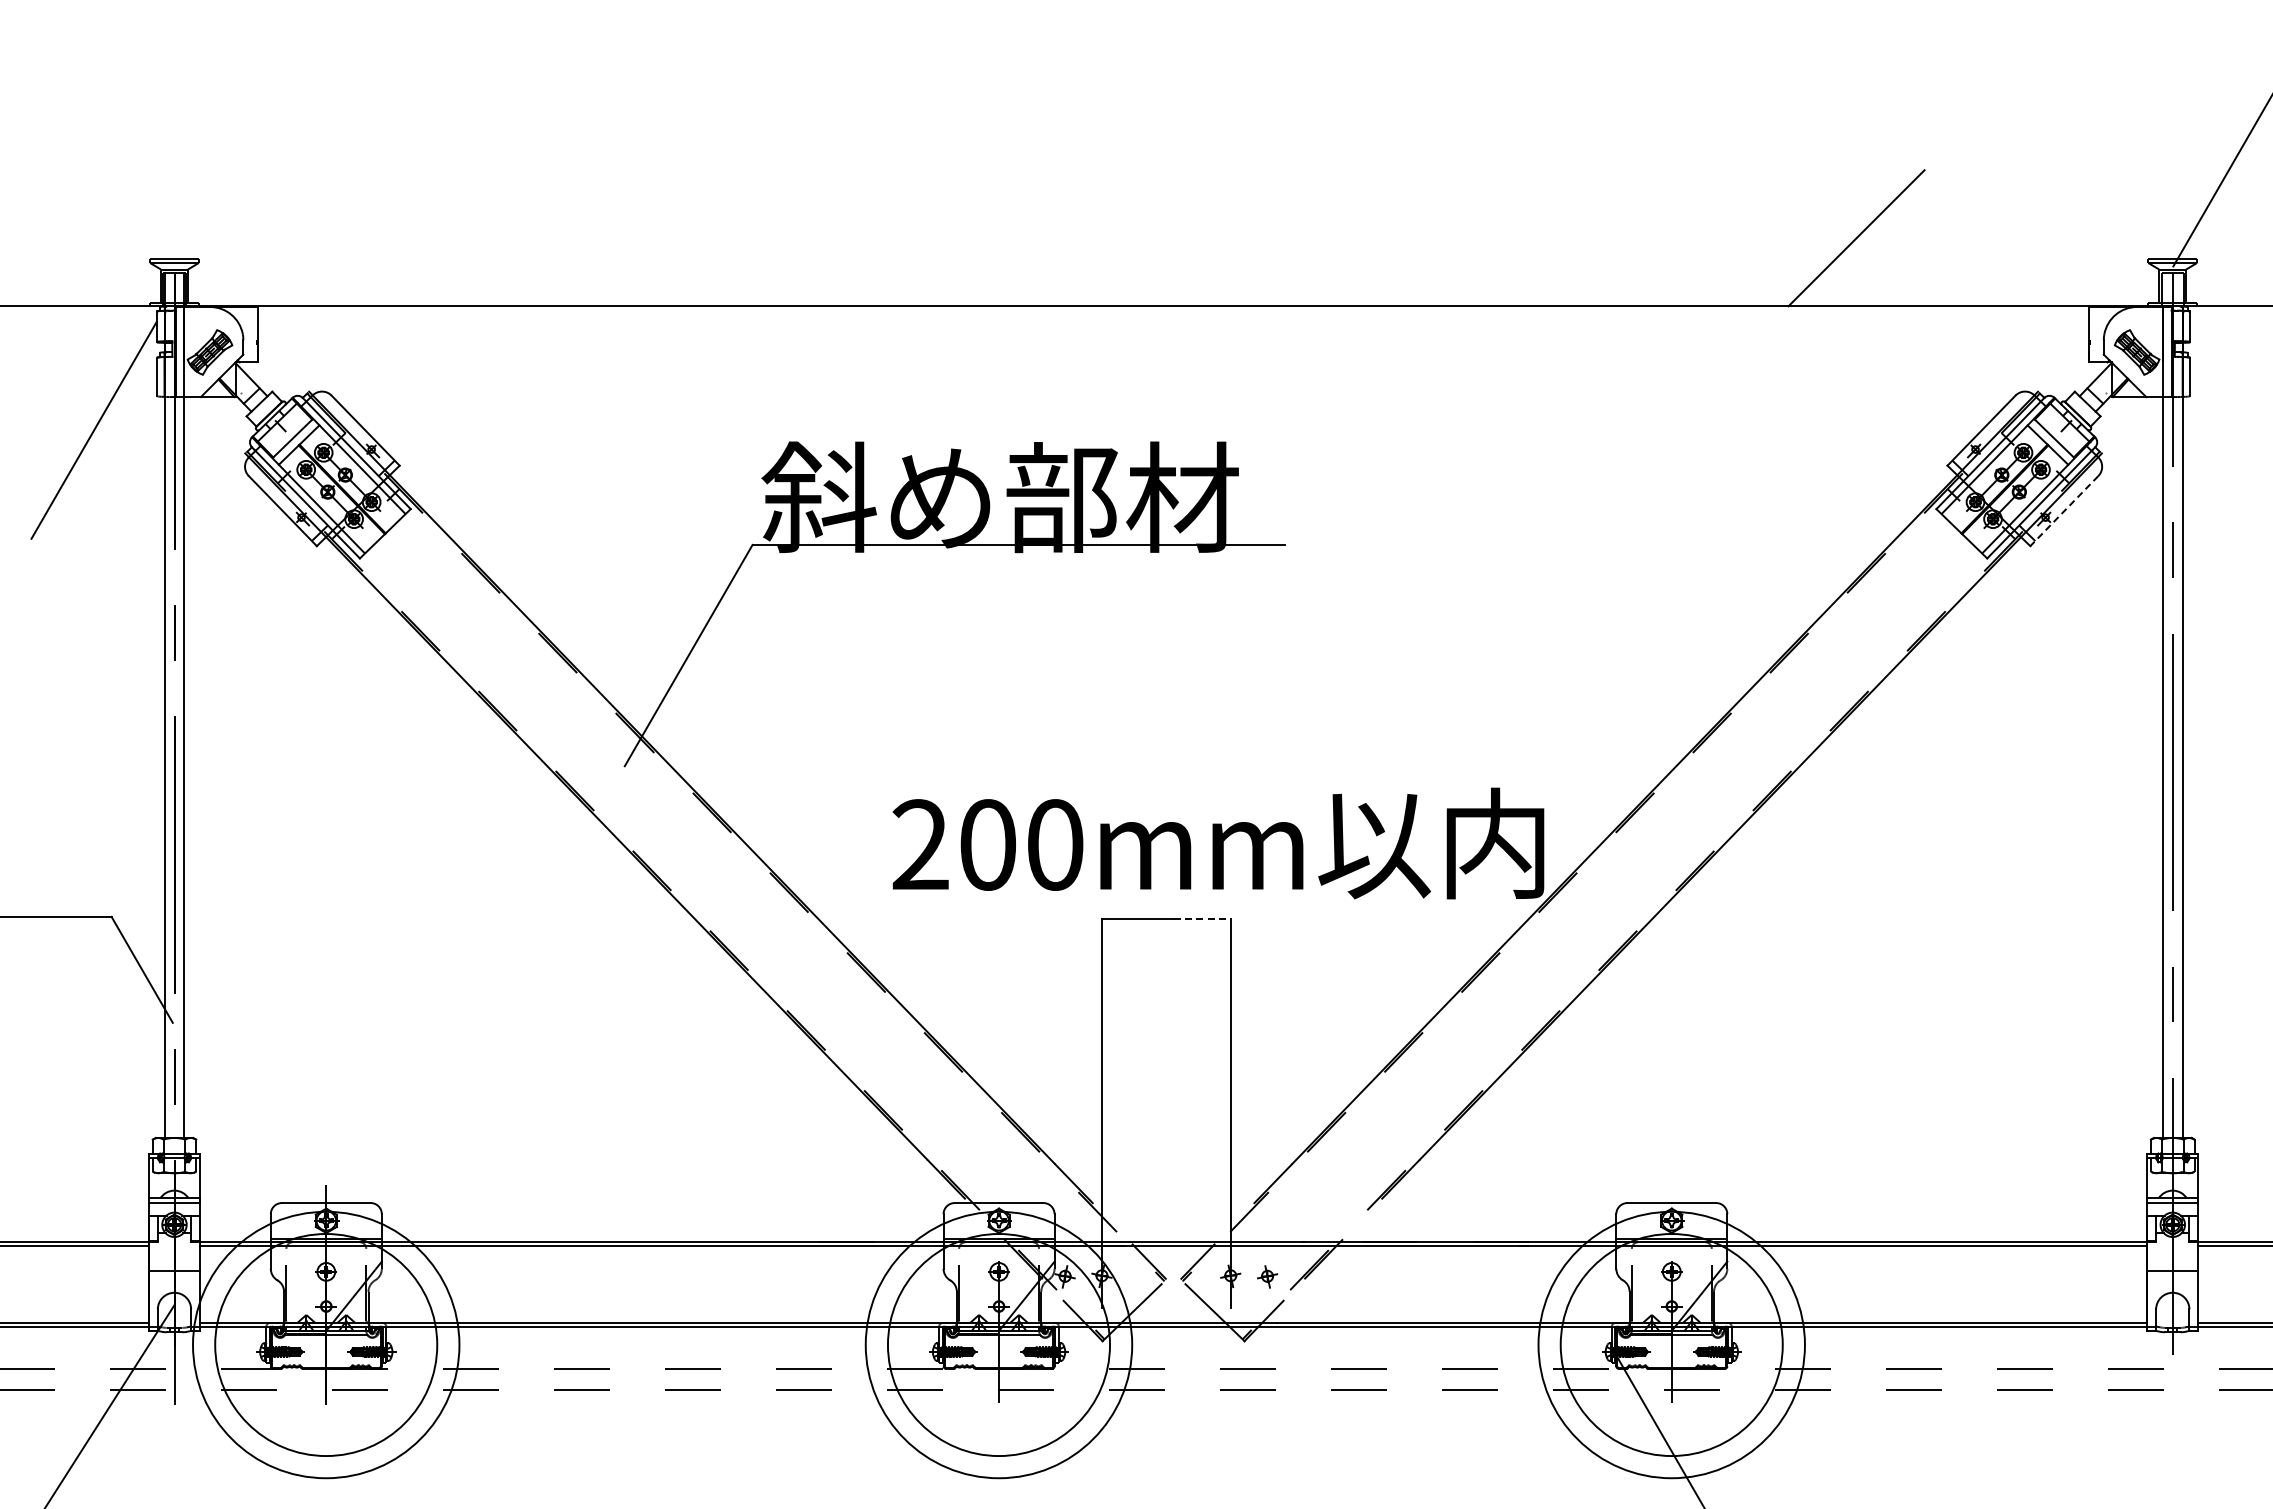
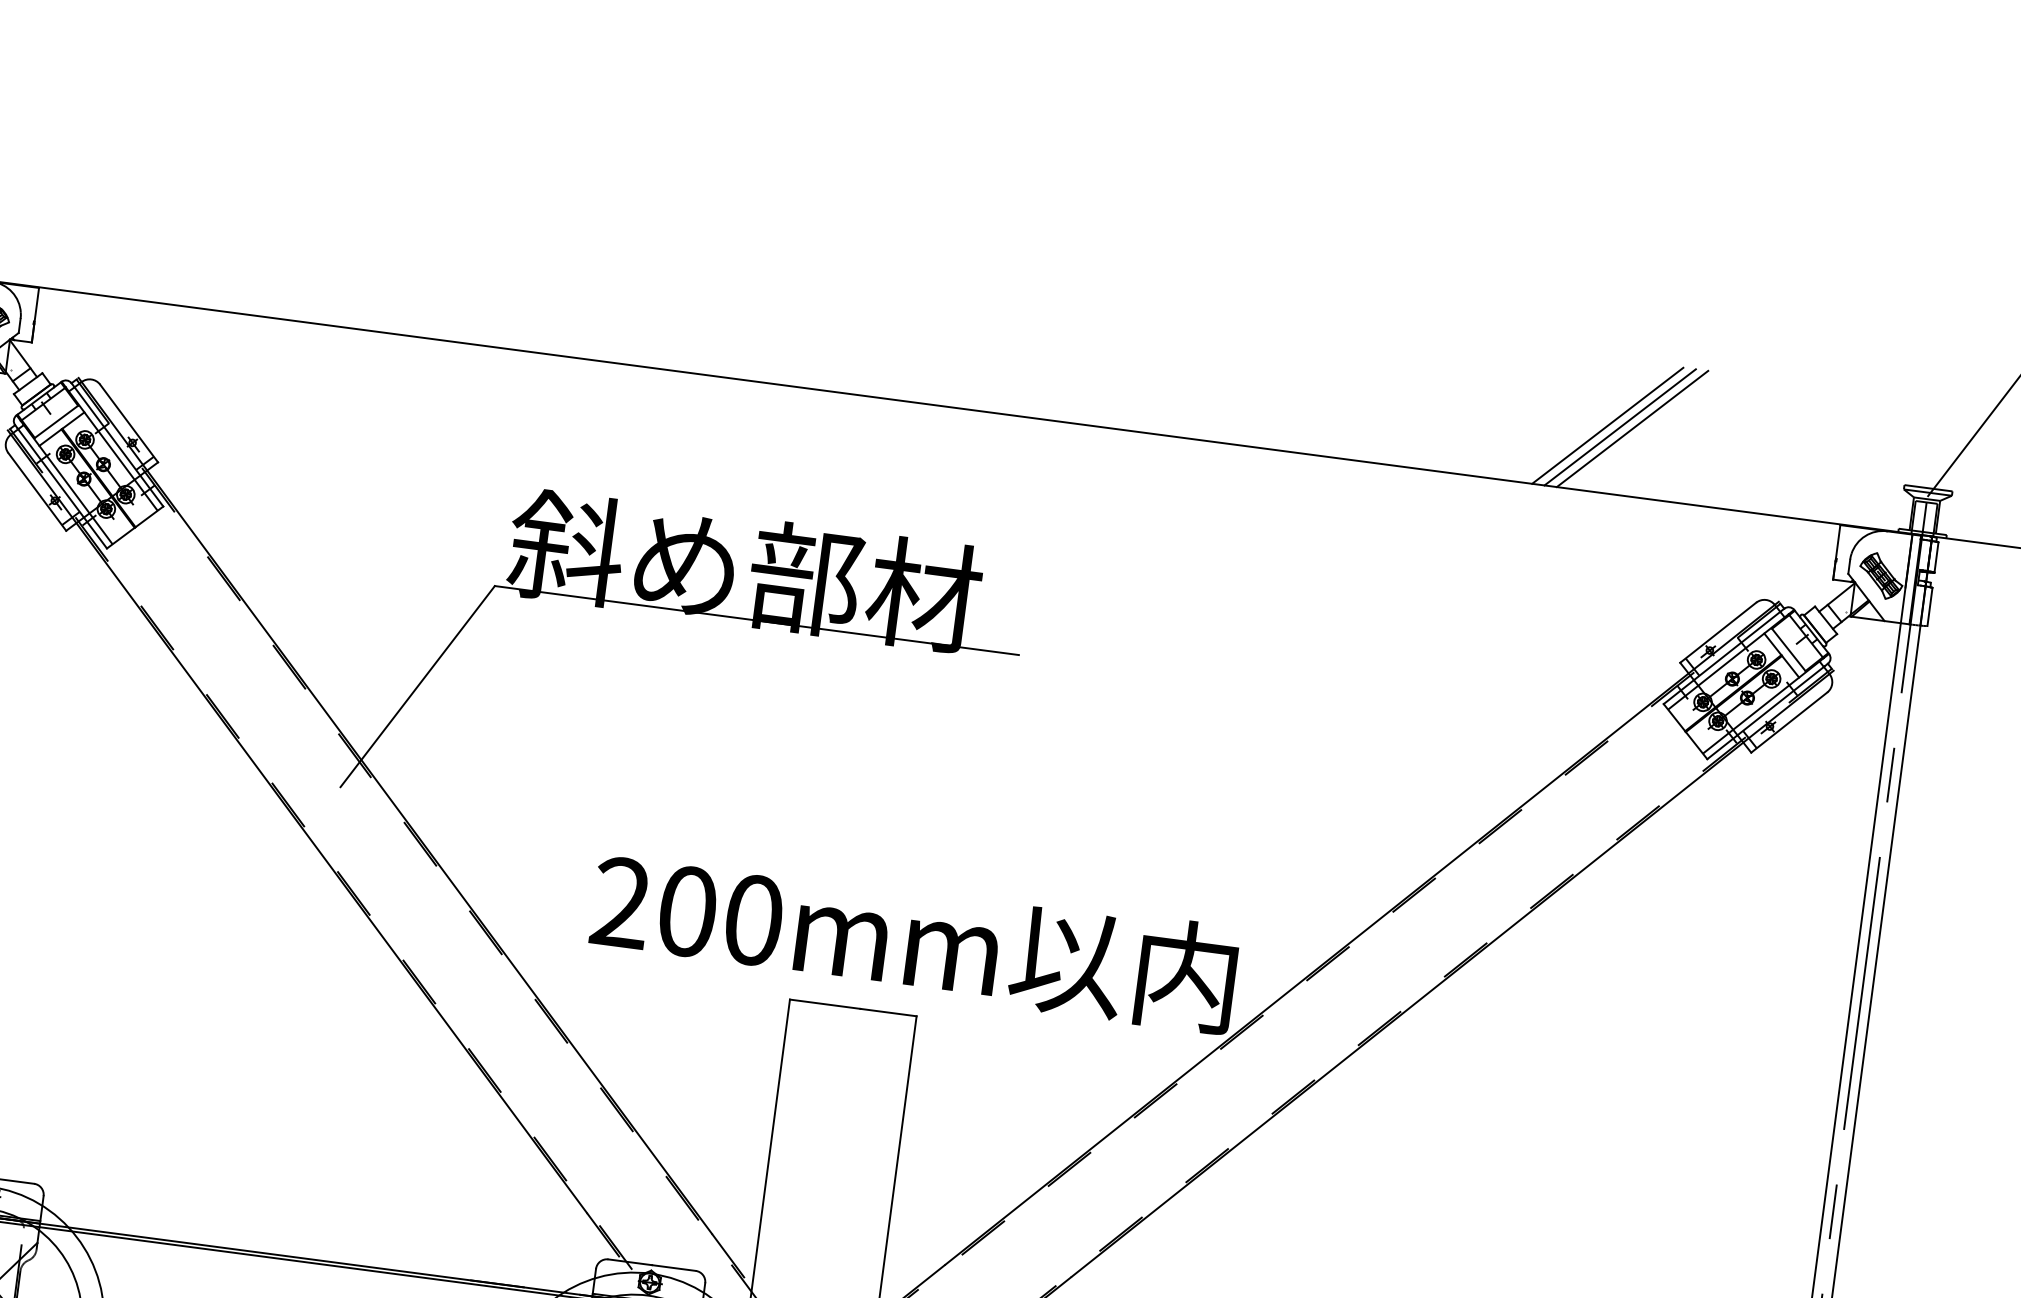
line: (1843, 238) -> (1607, 425), added
line: (1869, 238) -> (1632, 429), added
line: (2064, 511) -> (1789, 723), dashed -> solid
line: (1202, 919) -> (888, 1012), dashed -> solid

